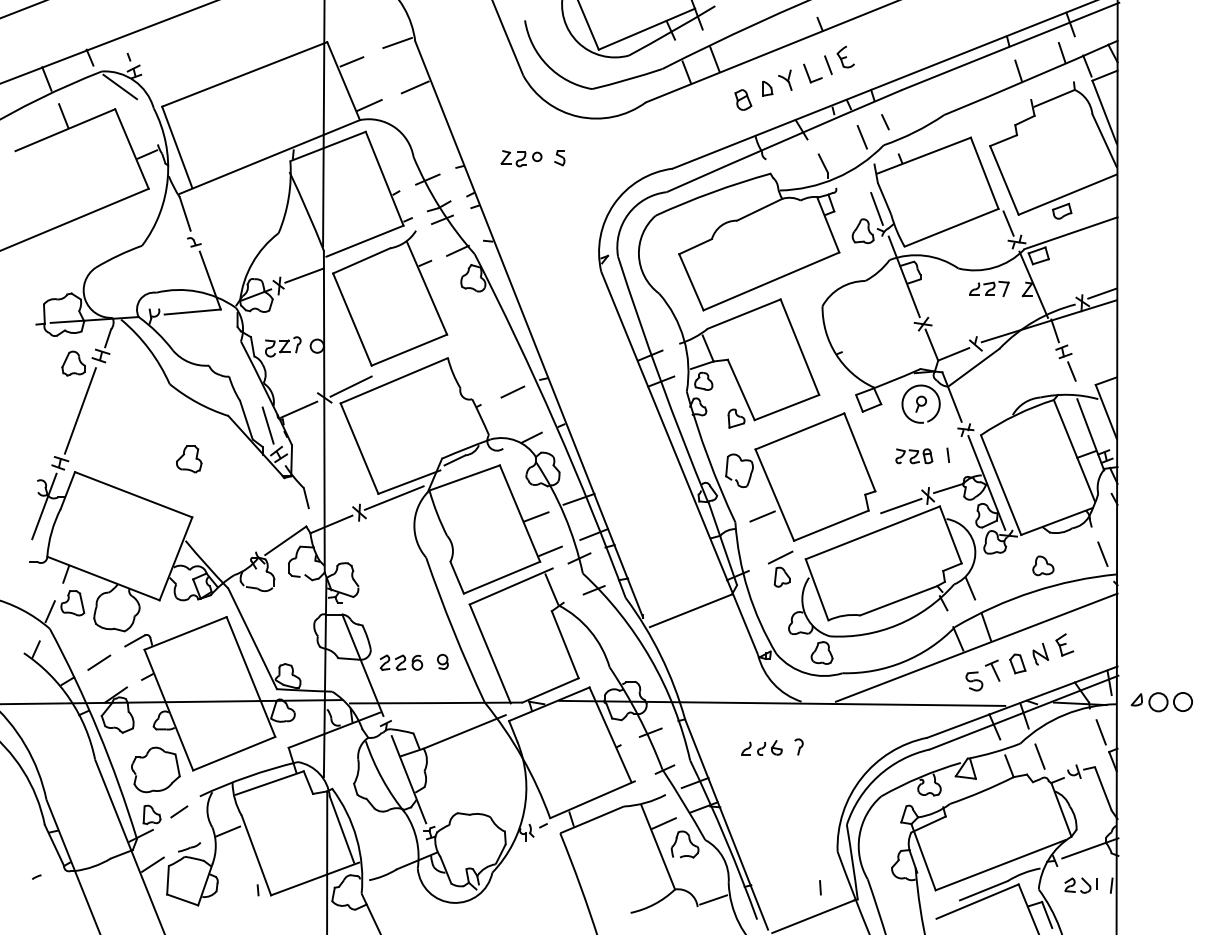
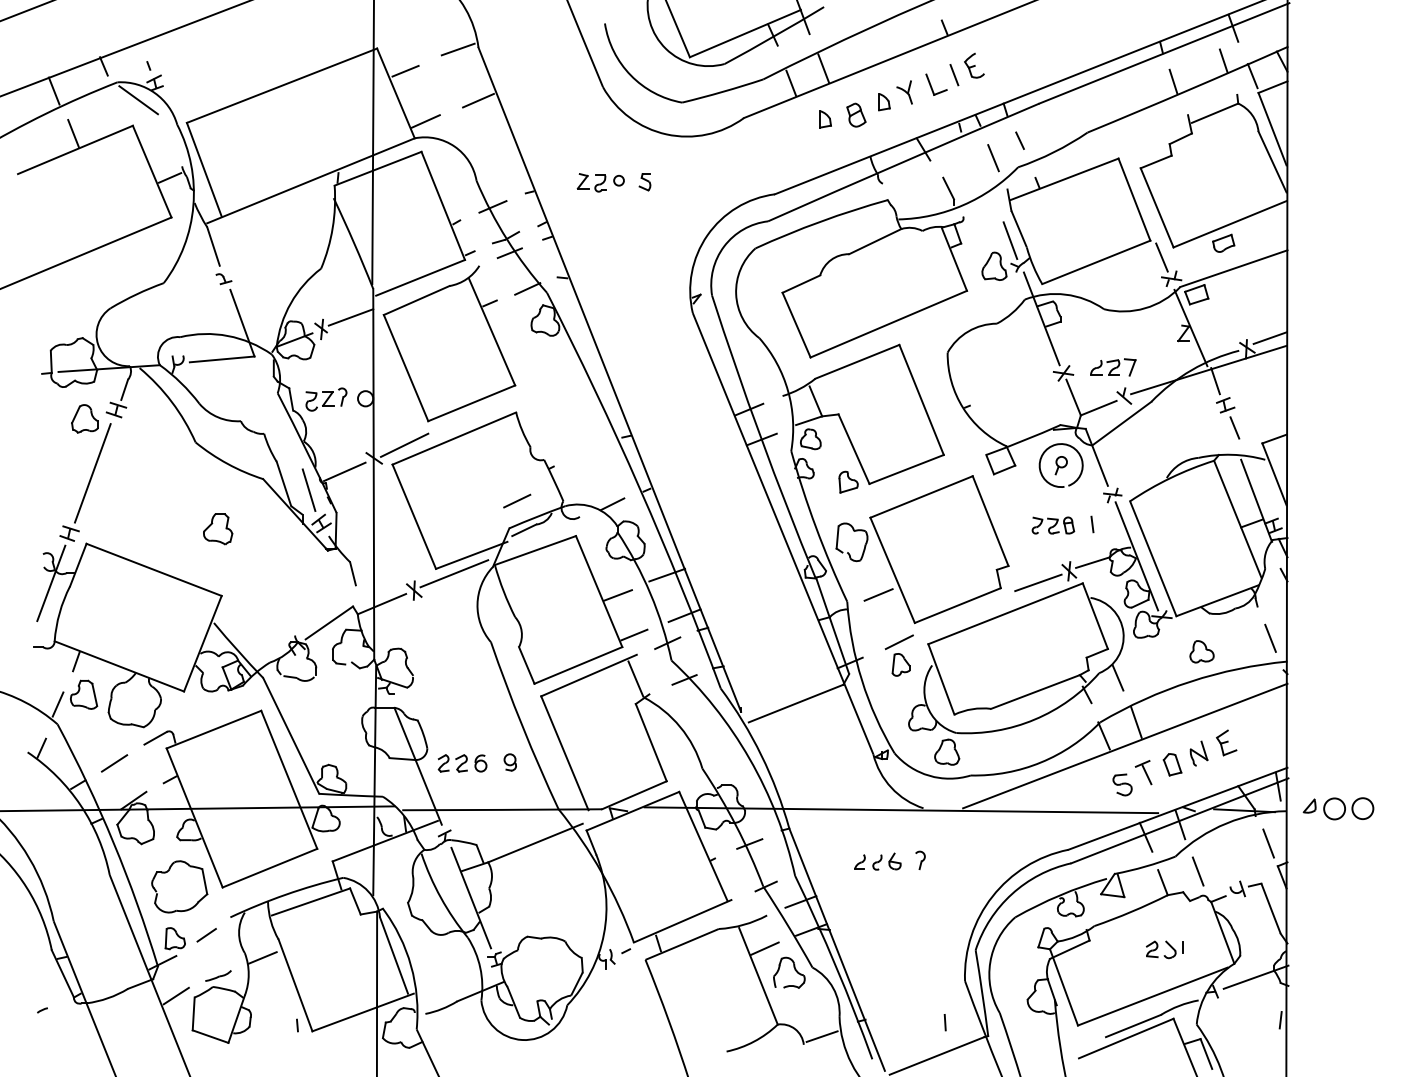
part: (716, 103) -> (825, 119), added
part: (989, 288) -> (1113, 366), moved
line: (512, 391) -> (516, 500), moved
part: (1080, 885) -> (1164, 949), moved

